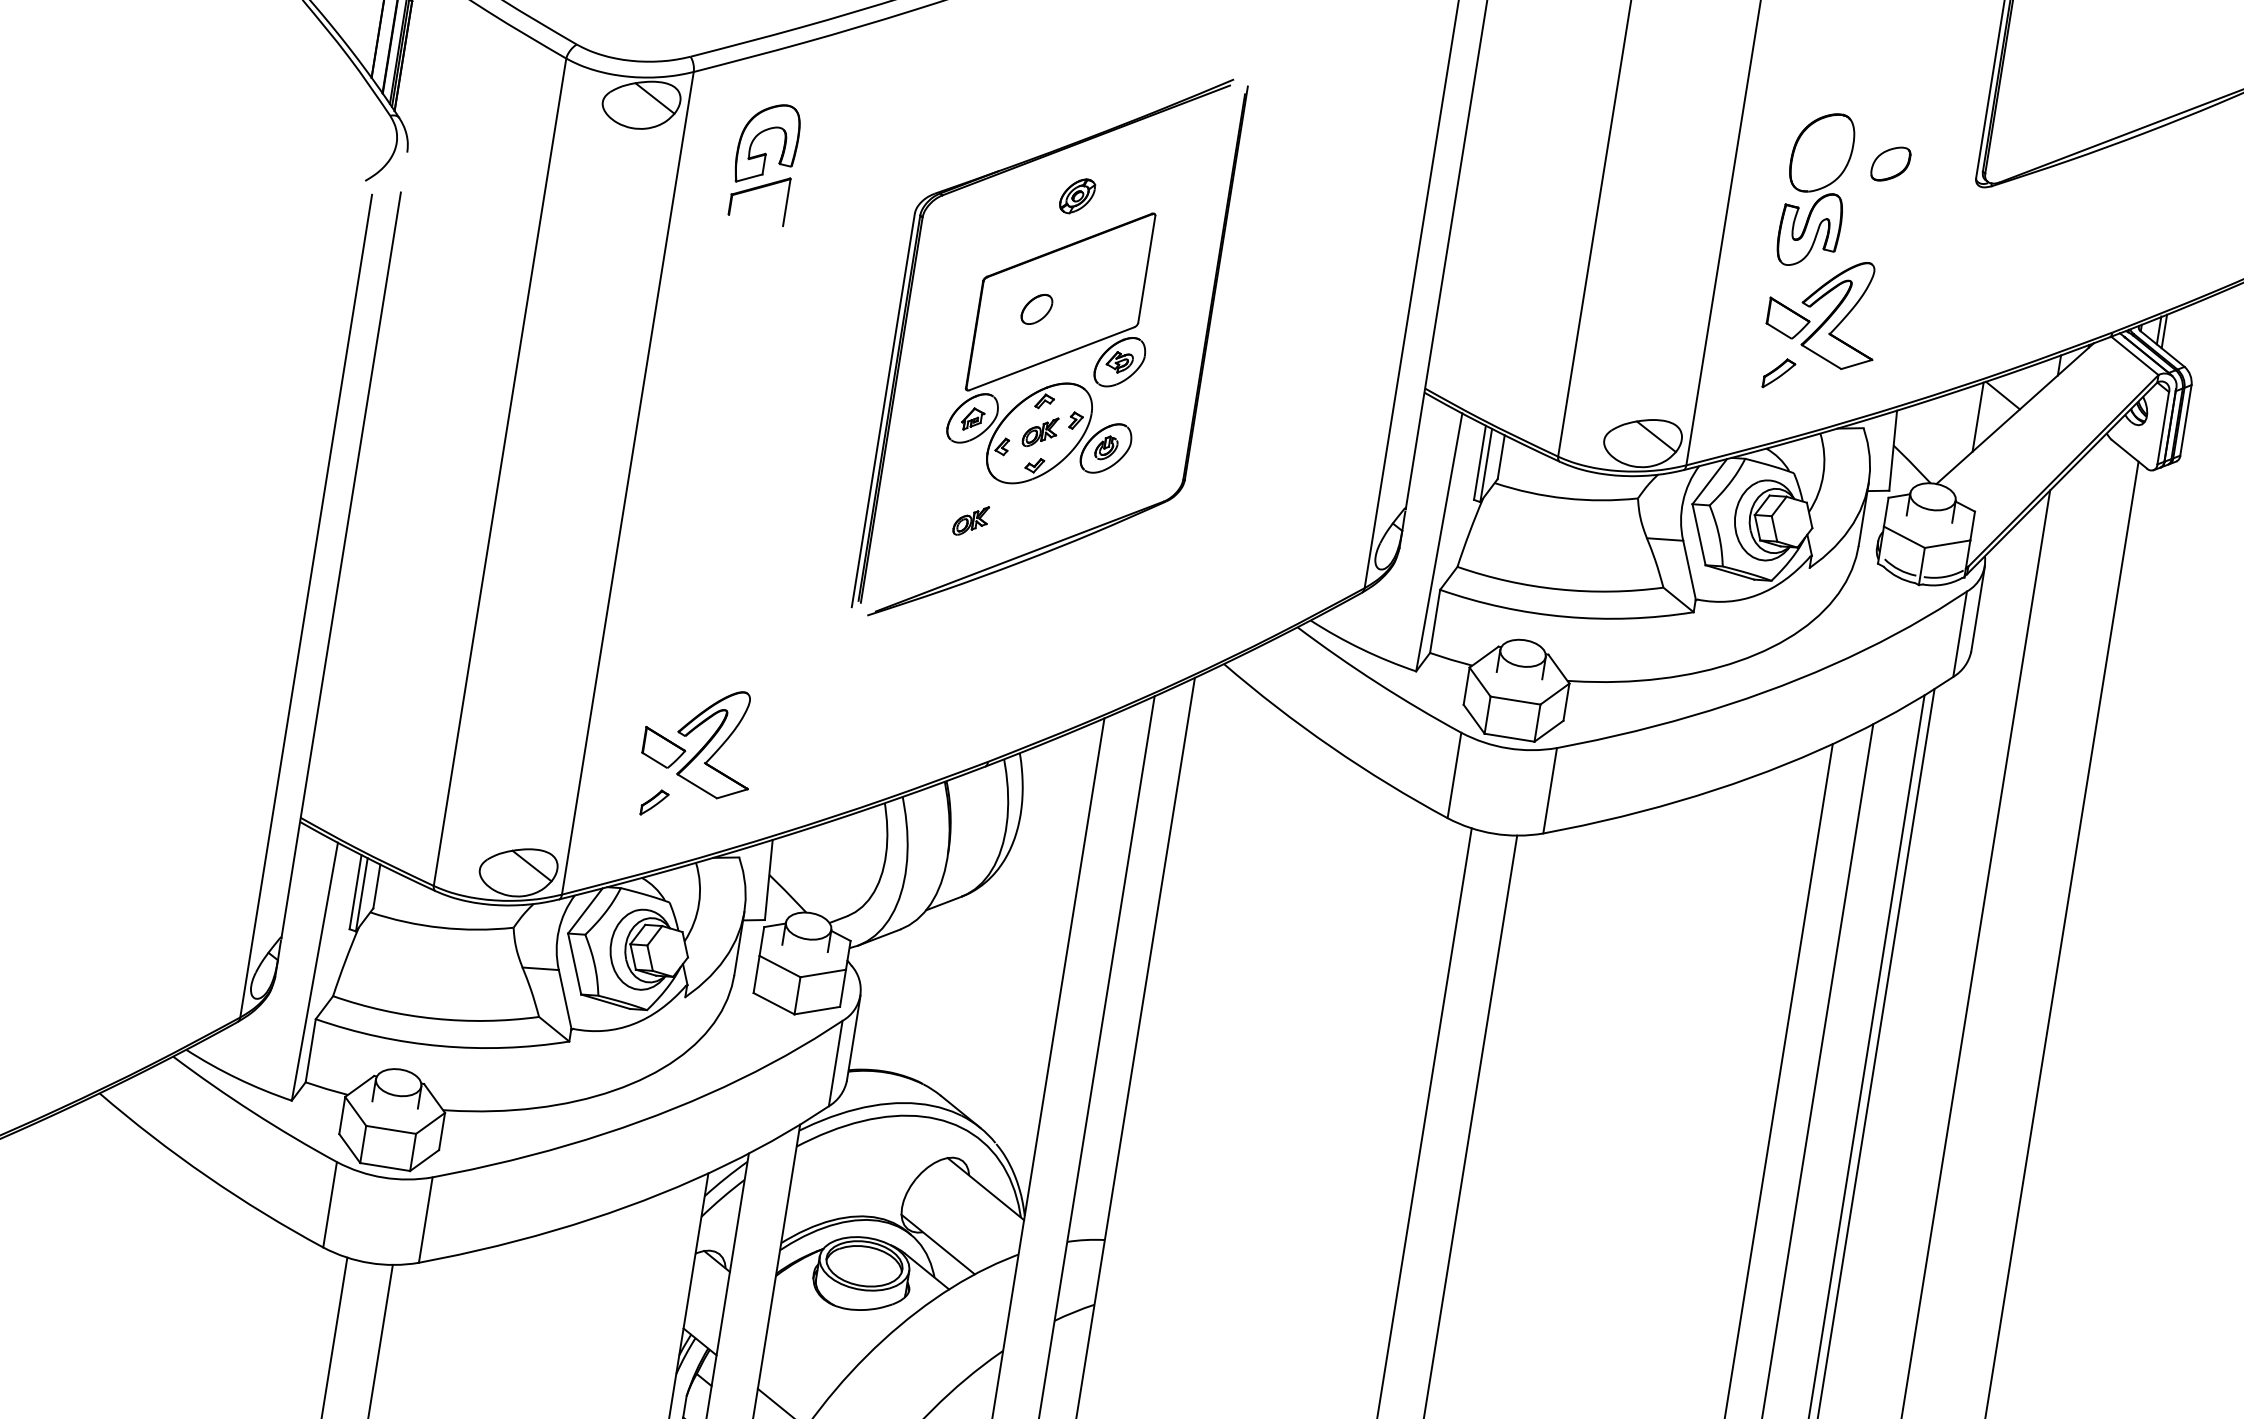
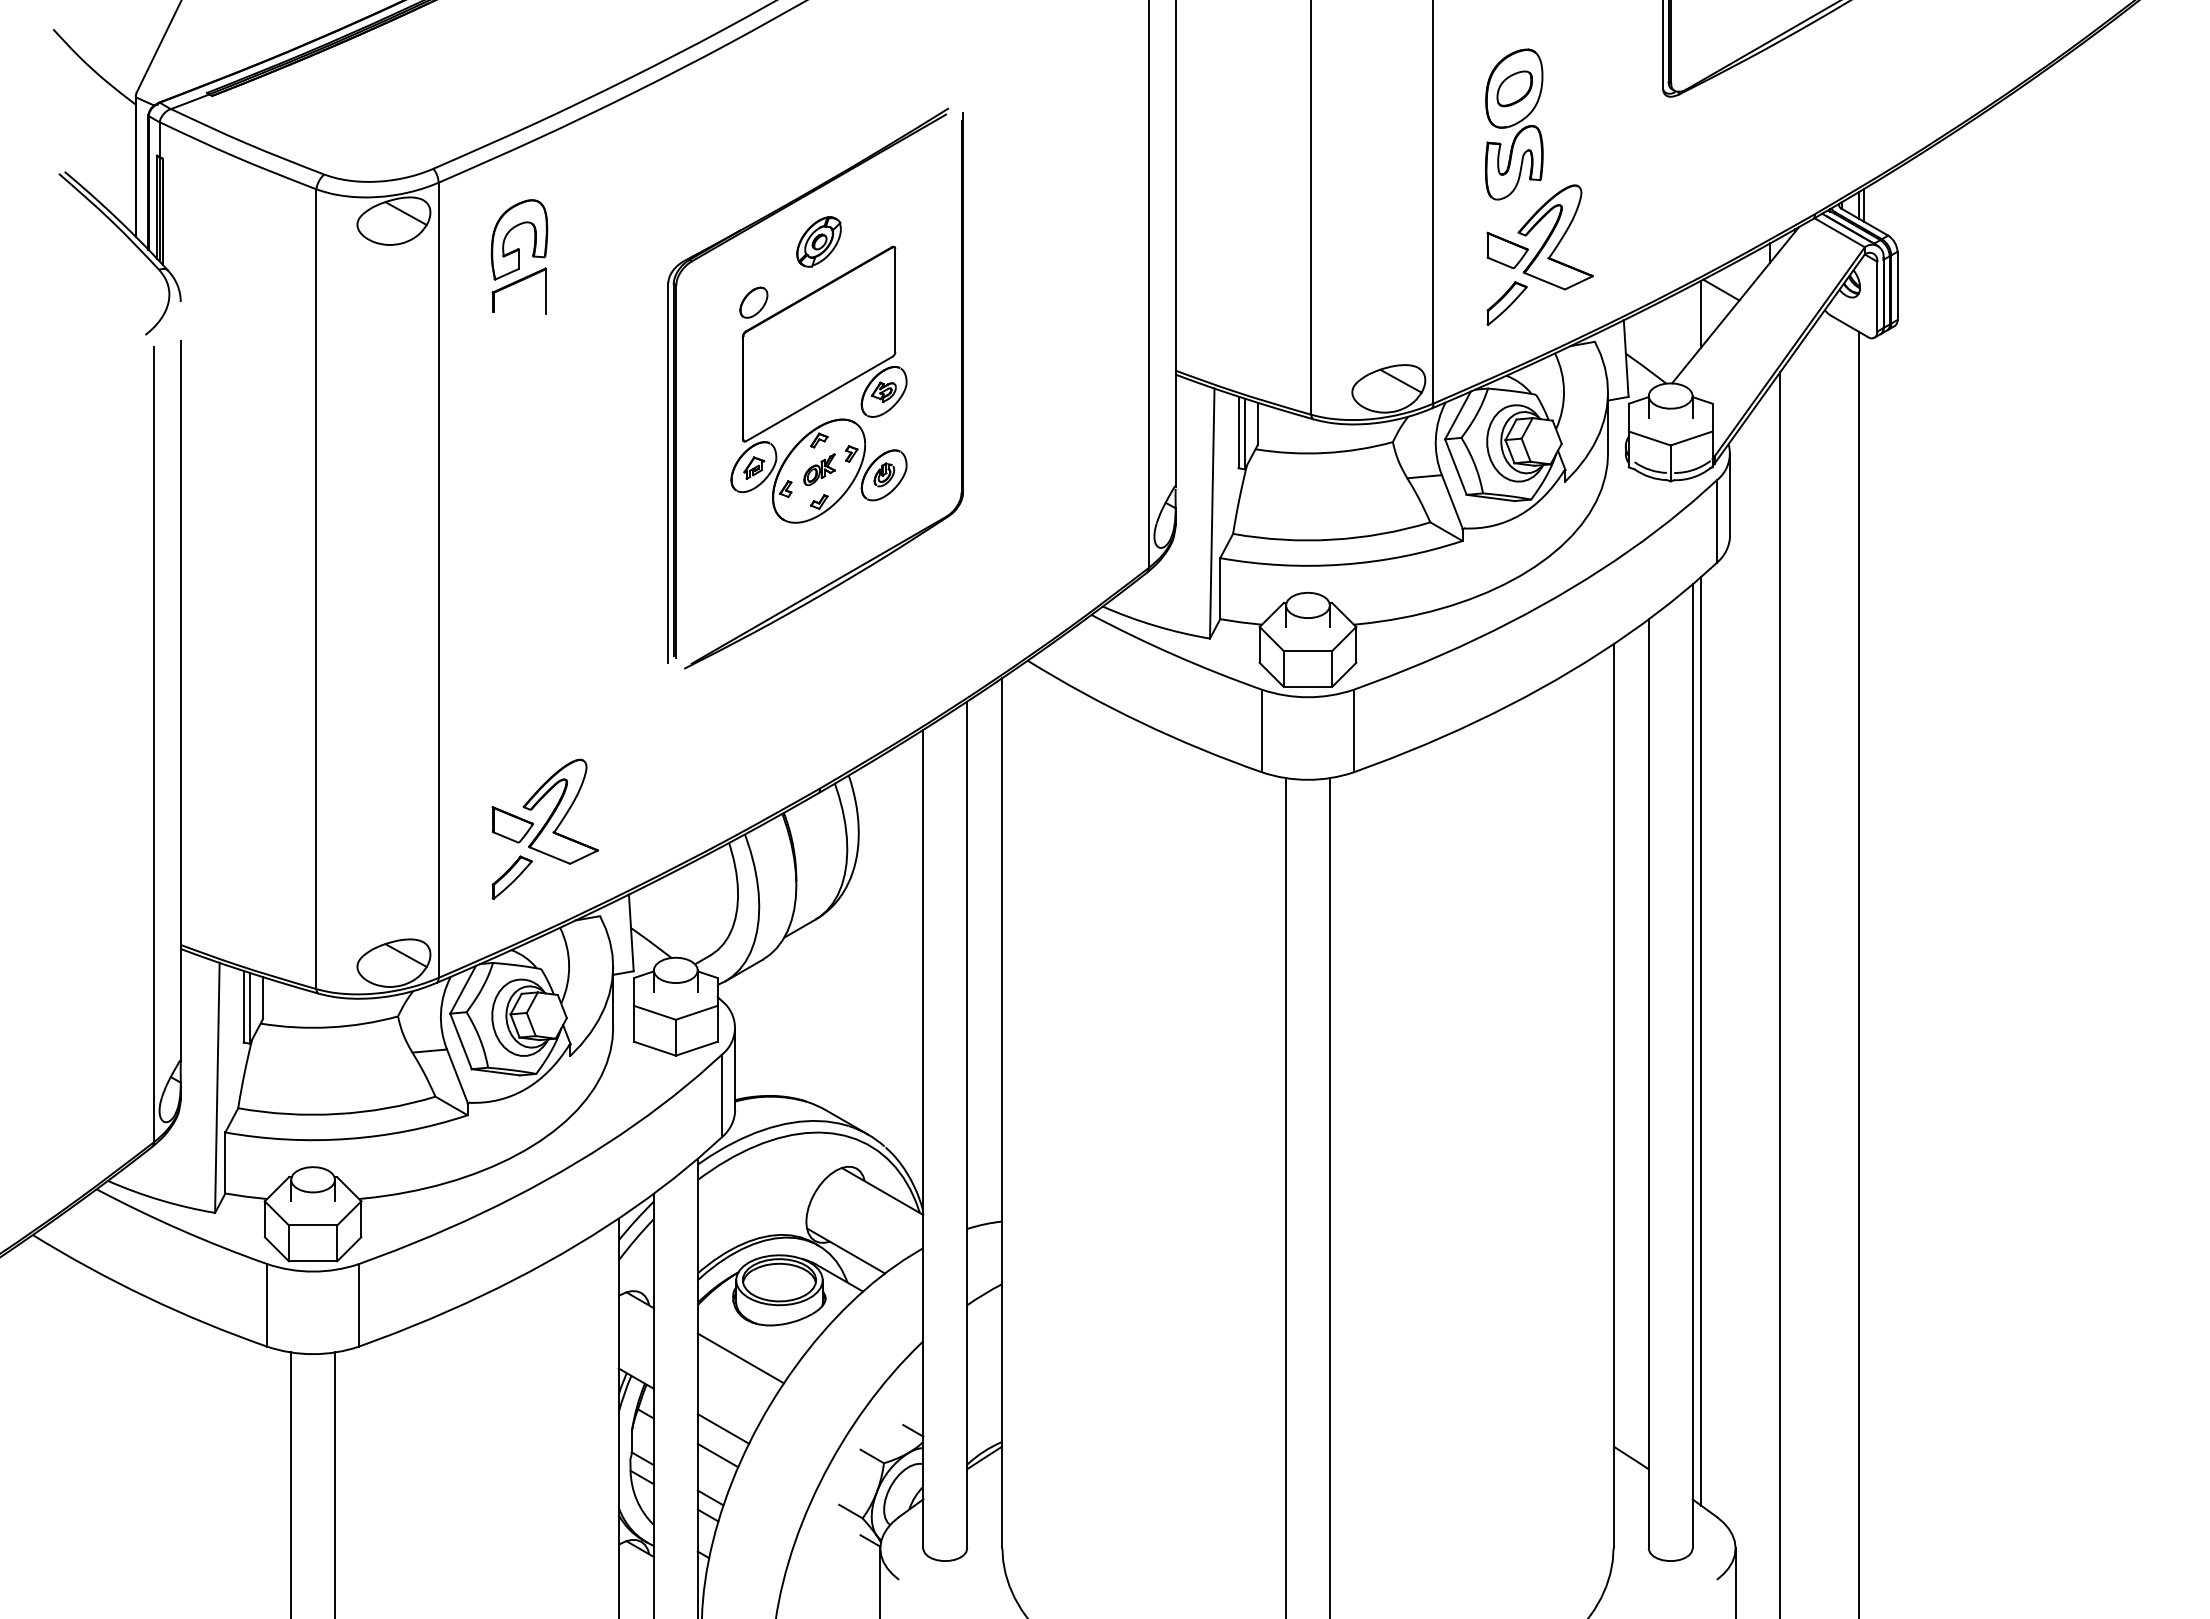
part: (1890, 163) -> (1514, 88), moved
part: (1077, 195) -> (818, 241), size x1.43
part: (1036, 309) -> (753, 302), moved
part: (1778, 373) -> (1506, 303), size x1.43
part: (970, 520) -> (767, 563), removed
part: (654, 802) -> (511, 877), size x1.67
line: (811, 1338) -> (740, 1358), added

